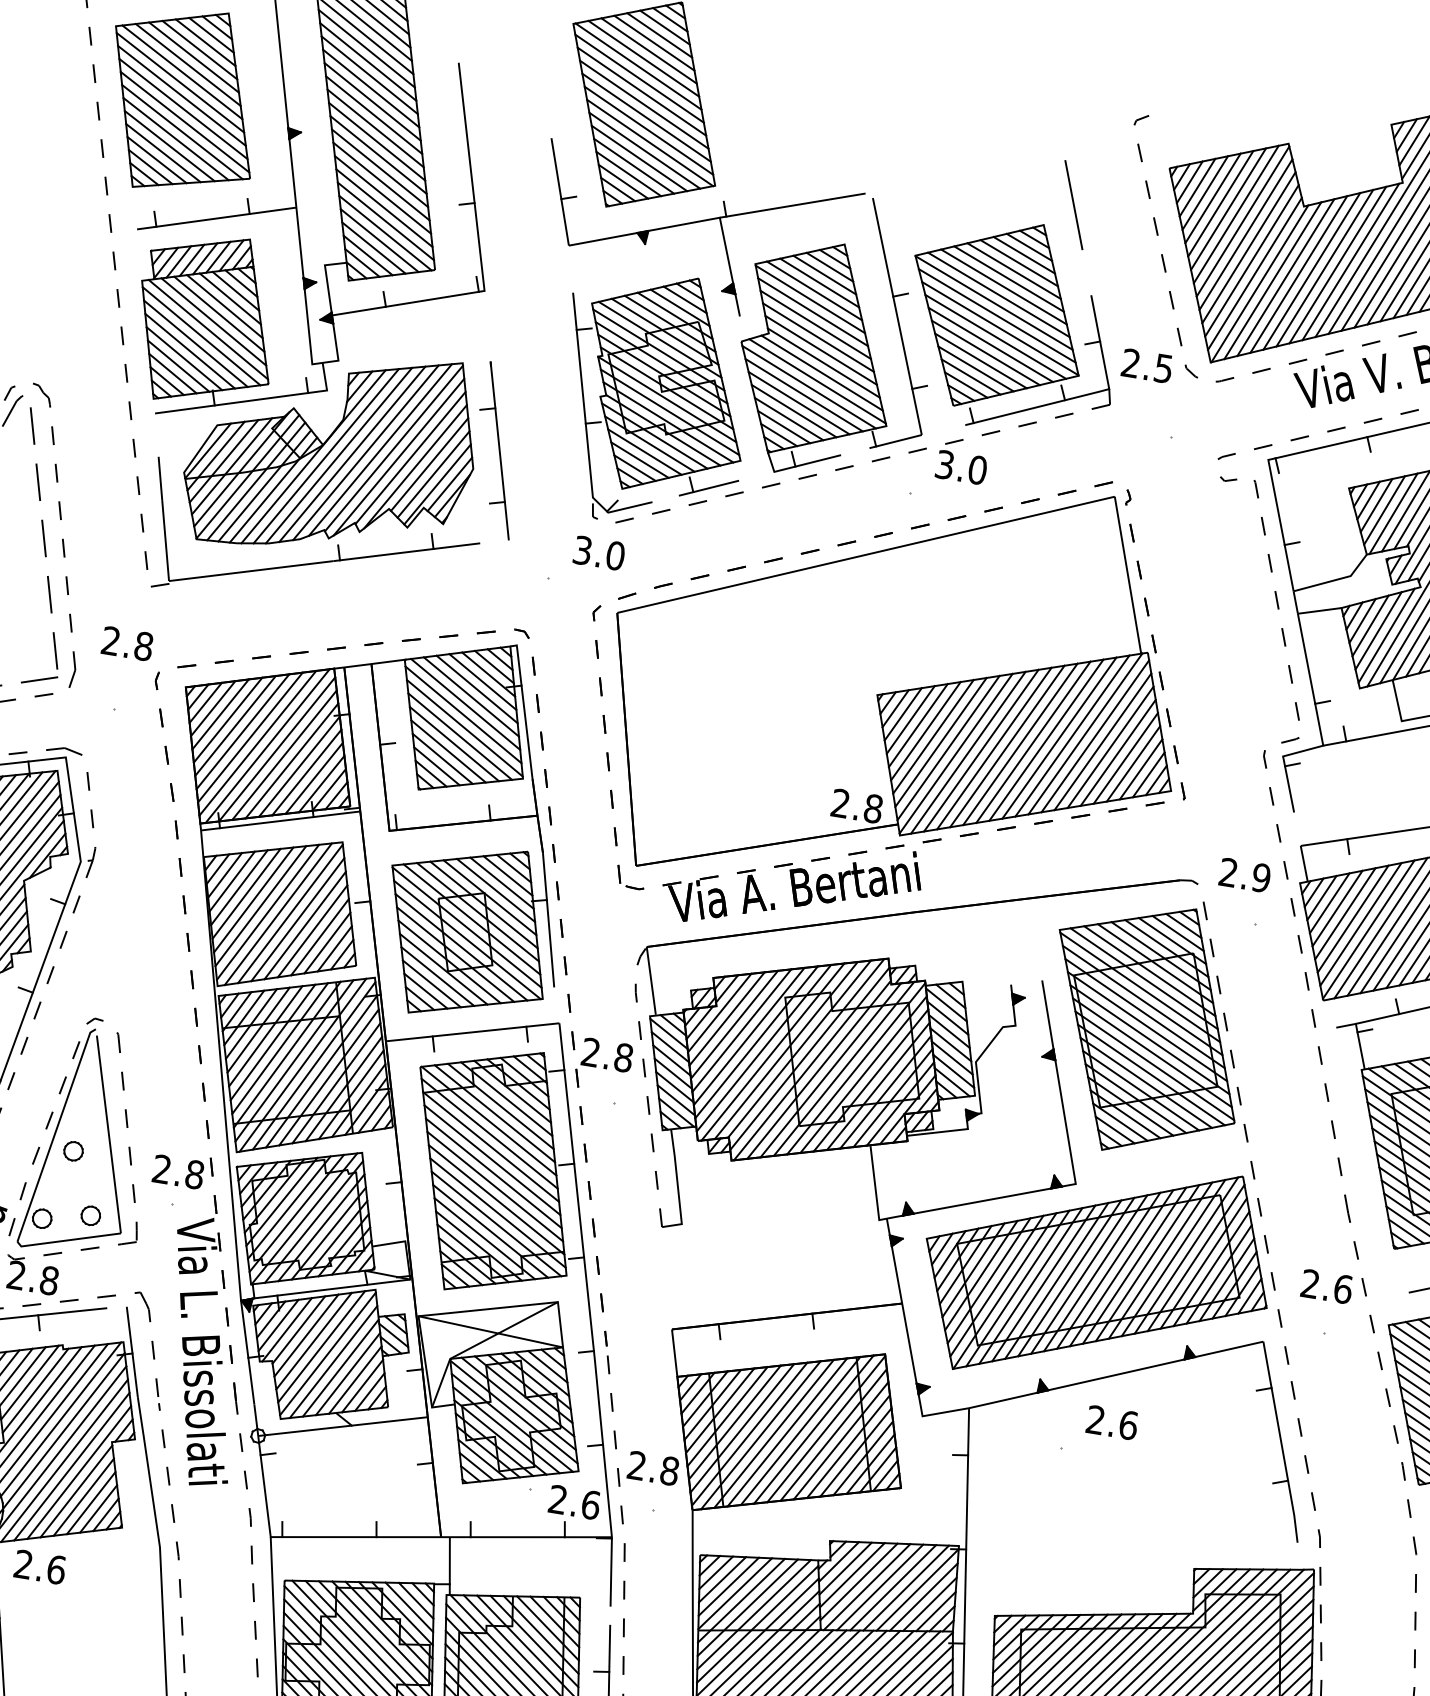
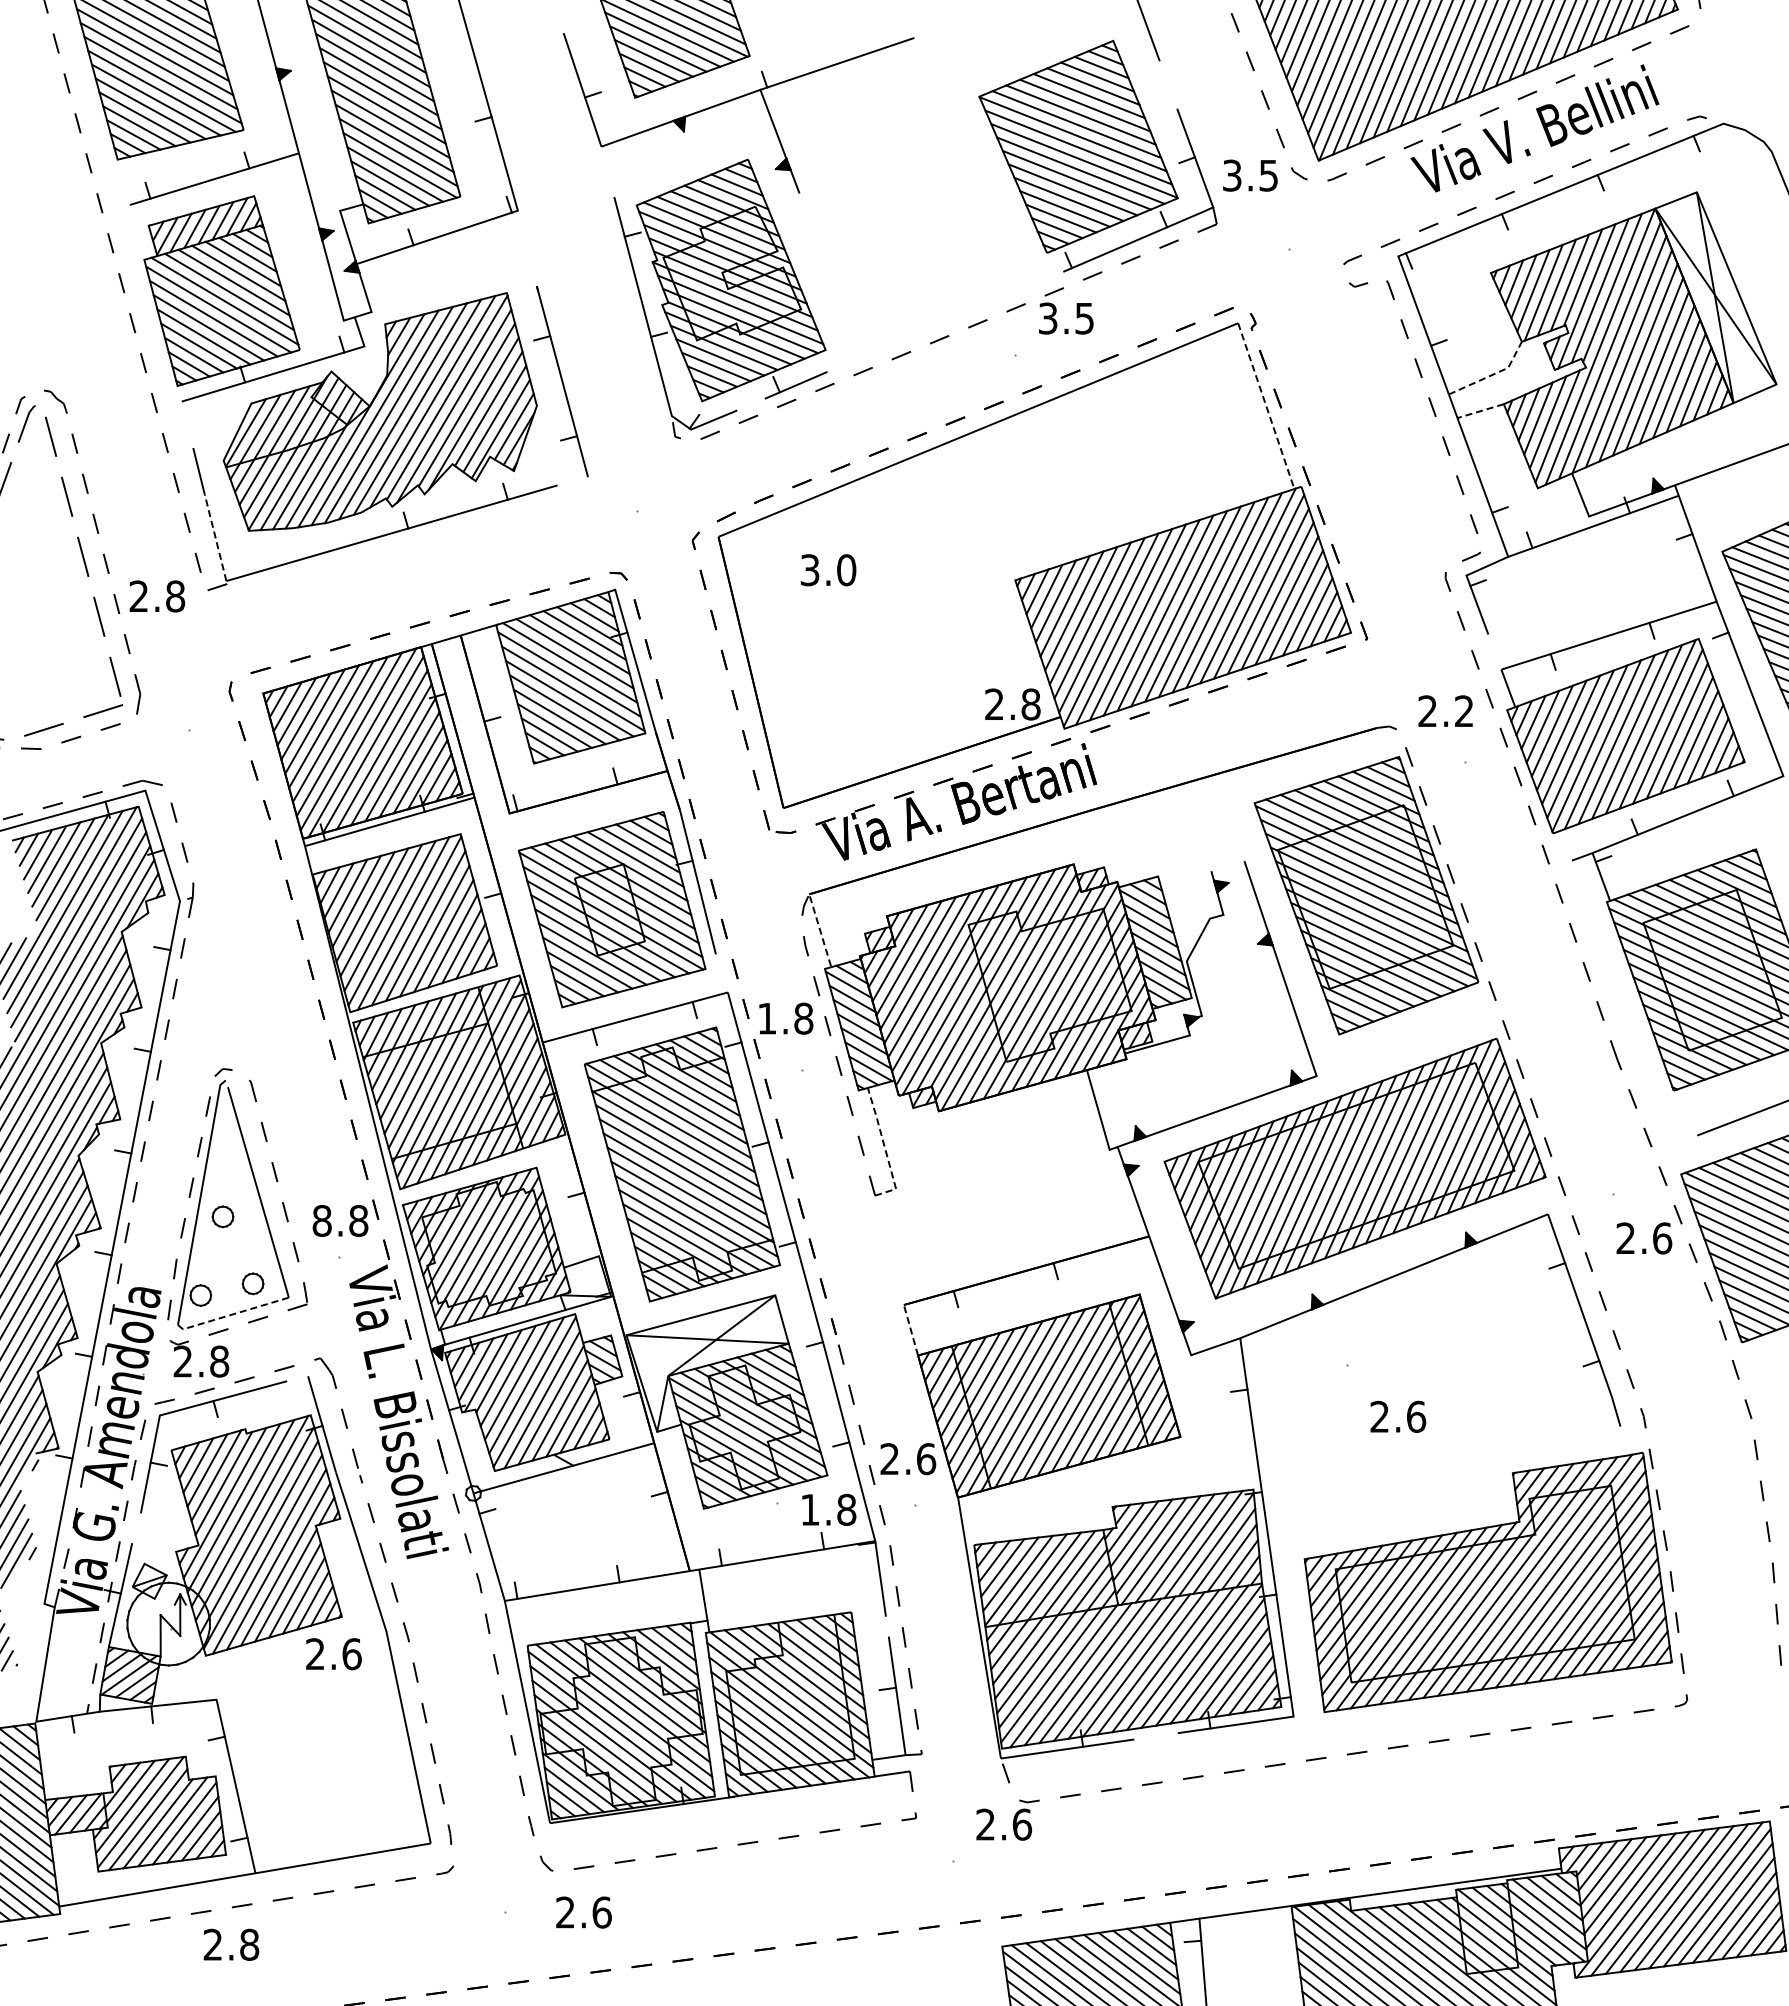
part: (839, 338) -> (911, 199), removed
text: (1131, 363) -> (1232, 175), 2.5 -> 3.5
text: (977, 470) -> (1084, 318), 3.0 -> 3.5
line: (165, 540) -> (215, 537), solid -> dashed
text: (599, 553) -> (828, 570), moved
line: (1127, 576) -> (1266, 407), solid -> dashed
line: (1335, 579) -> (1492, 374), solid -> dashed
line: (1319, 611) -> (1480, 411), solid -> dashed
text: (127, 643) -> (157, 596), moved
text: (1260, 878) -> (1463, 711), 2.9 -> 2.2
line: (651, 981) -> (820, 930), solid -> dashed
text: (590, 1052) -> (766, 1018), 2.8 -> 1.8
text: (161, 1168) -> (321, 1220), 2.8 -> 8.8
line: (678, 1186) -> (885, 1148), solid -> dashed
line: (67, 1240) -> (232, 1314), solid -> dashed
text: (1327, 1286) -> (1644, 1238), moved
line: (674, 1352) -> (910, 1329), solid -> dashed
text: (1112, 1422) -> (1398, 1416), moved
text: (669, 1471) -> (926, 1459), 2.8 -> 2.6
text: (574, 1502) -> (828, 1509), 2.6 -> 1.8
text: (39, 1567) -> (333, 1654), moved

